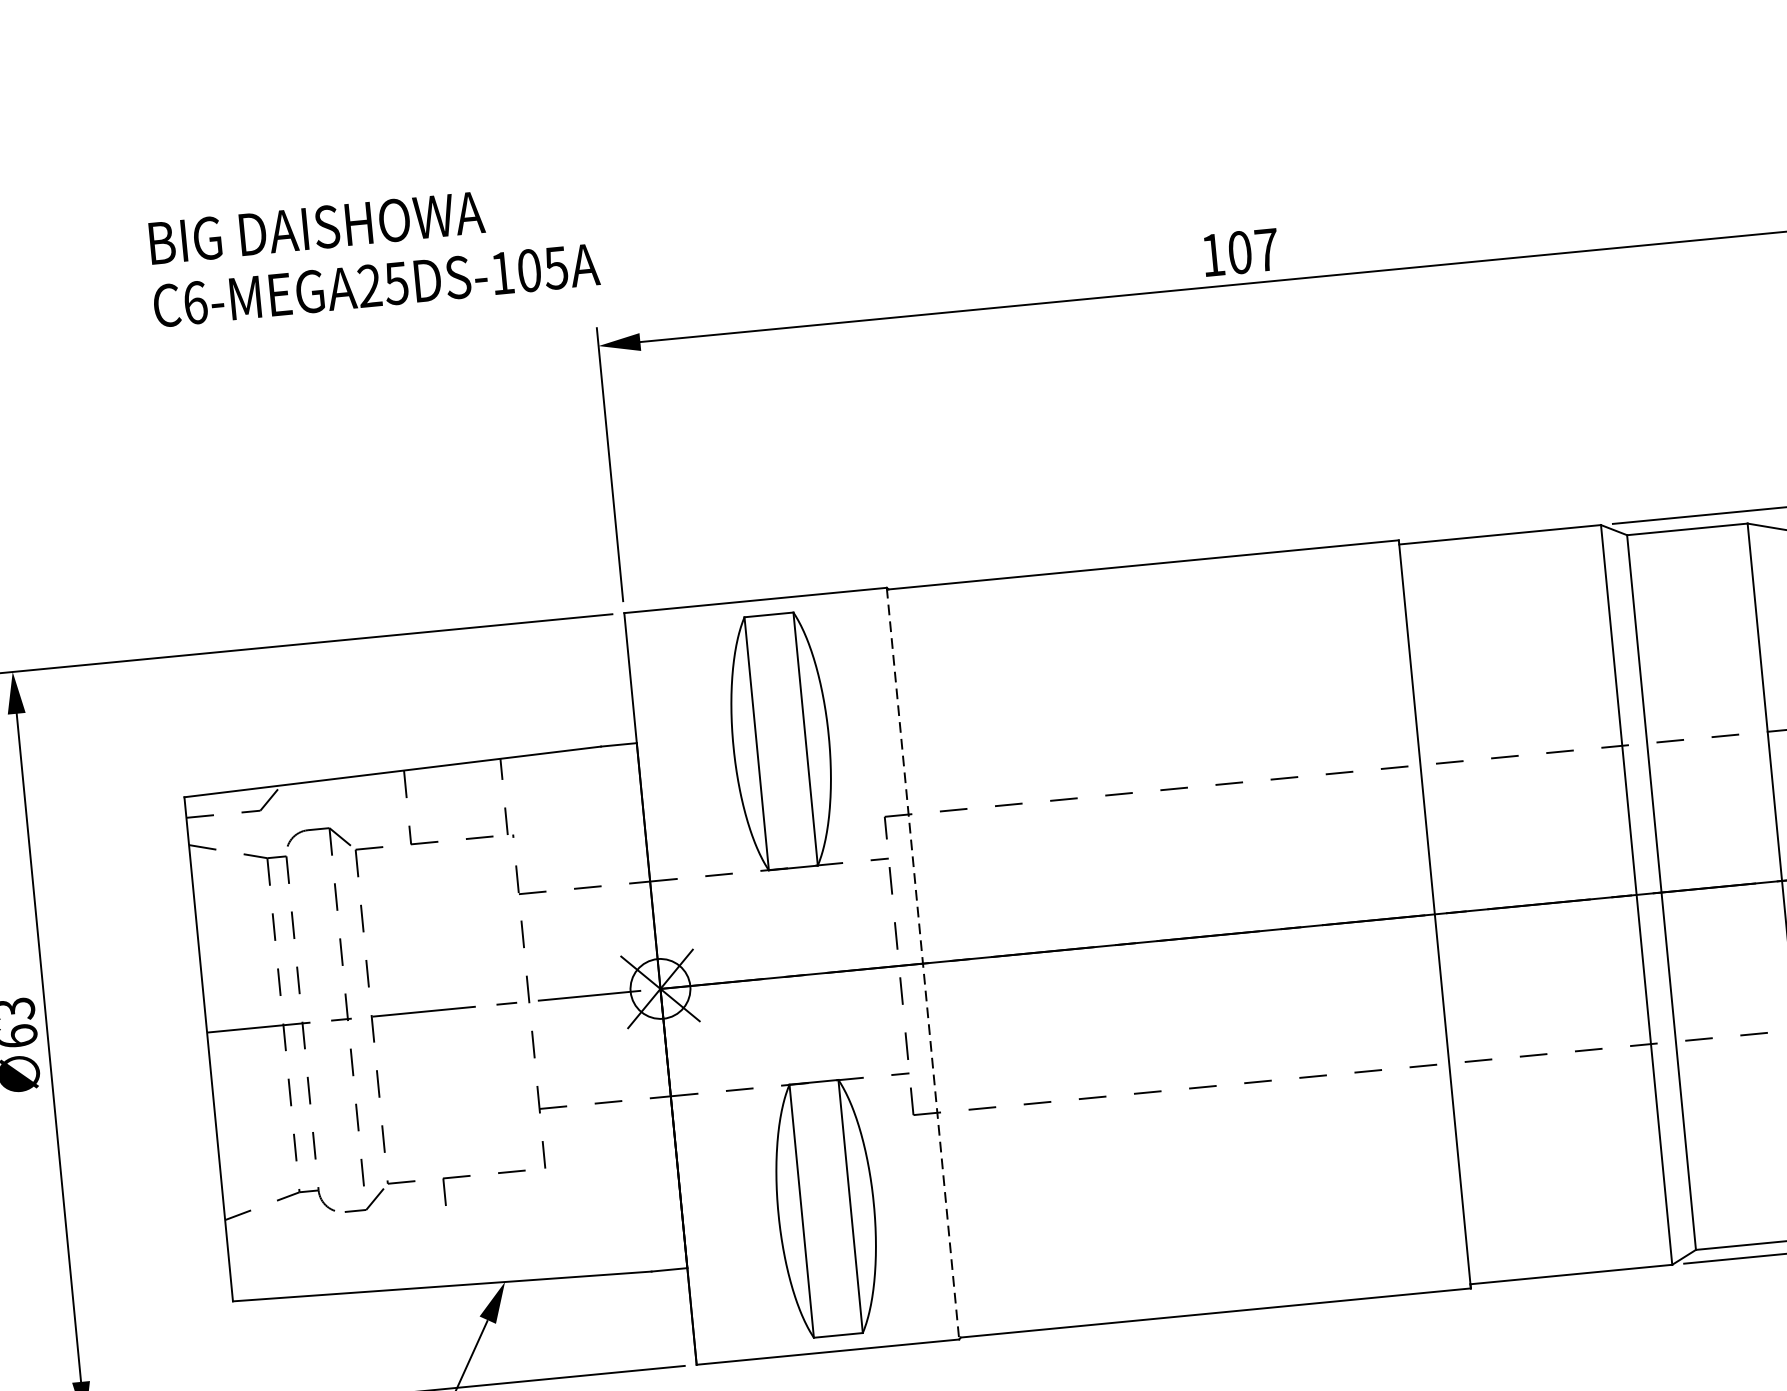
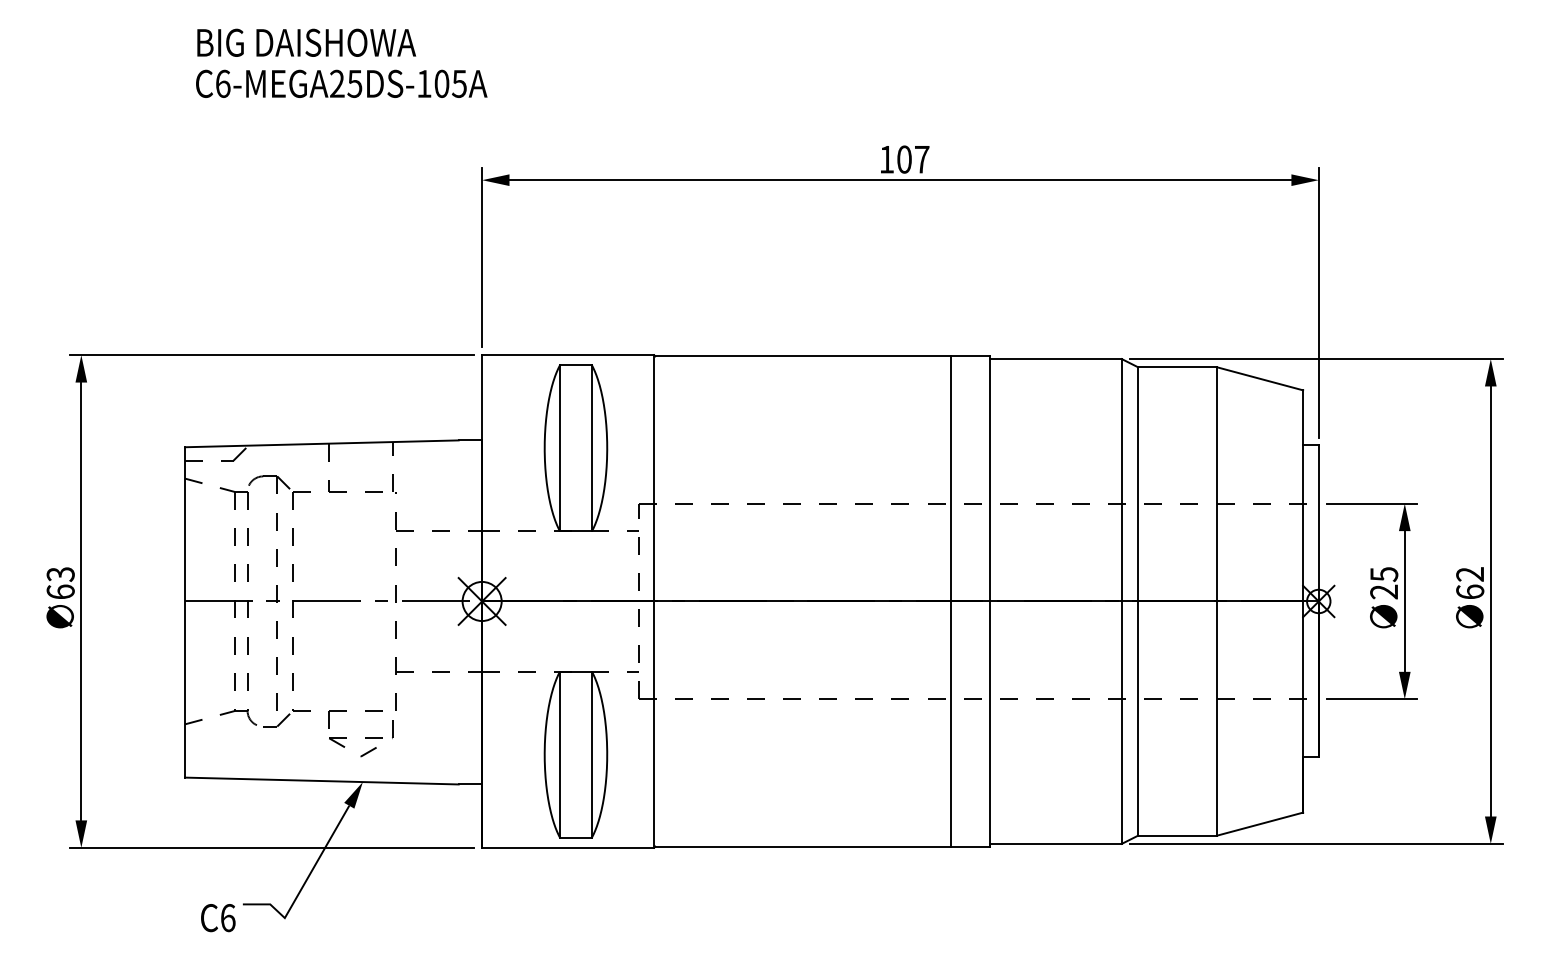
text: (373, 252) -> (341, 62), moved
line: (1376, 919) -> (951, 601), added
line: (923, 963) -> (654, 601), dashed -> solid
part: (496, 1215) -> (361, 738), added

